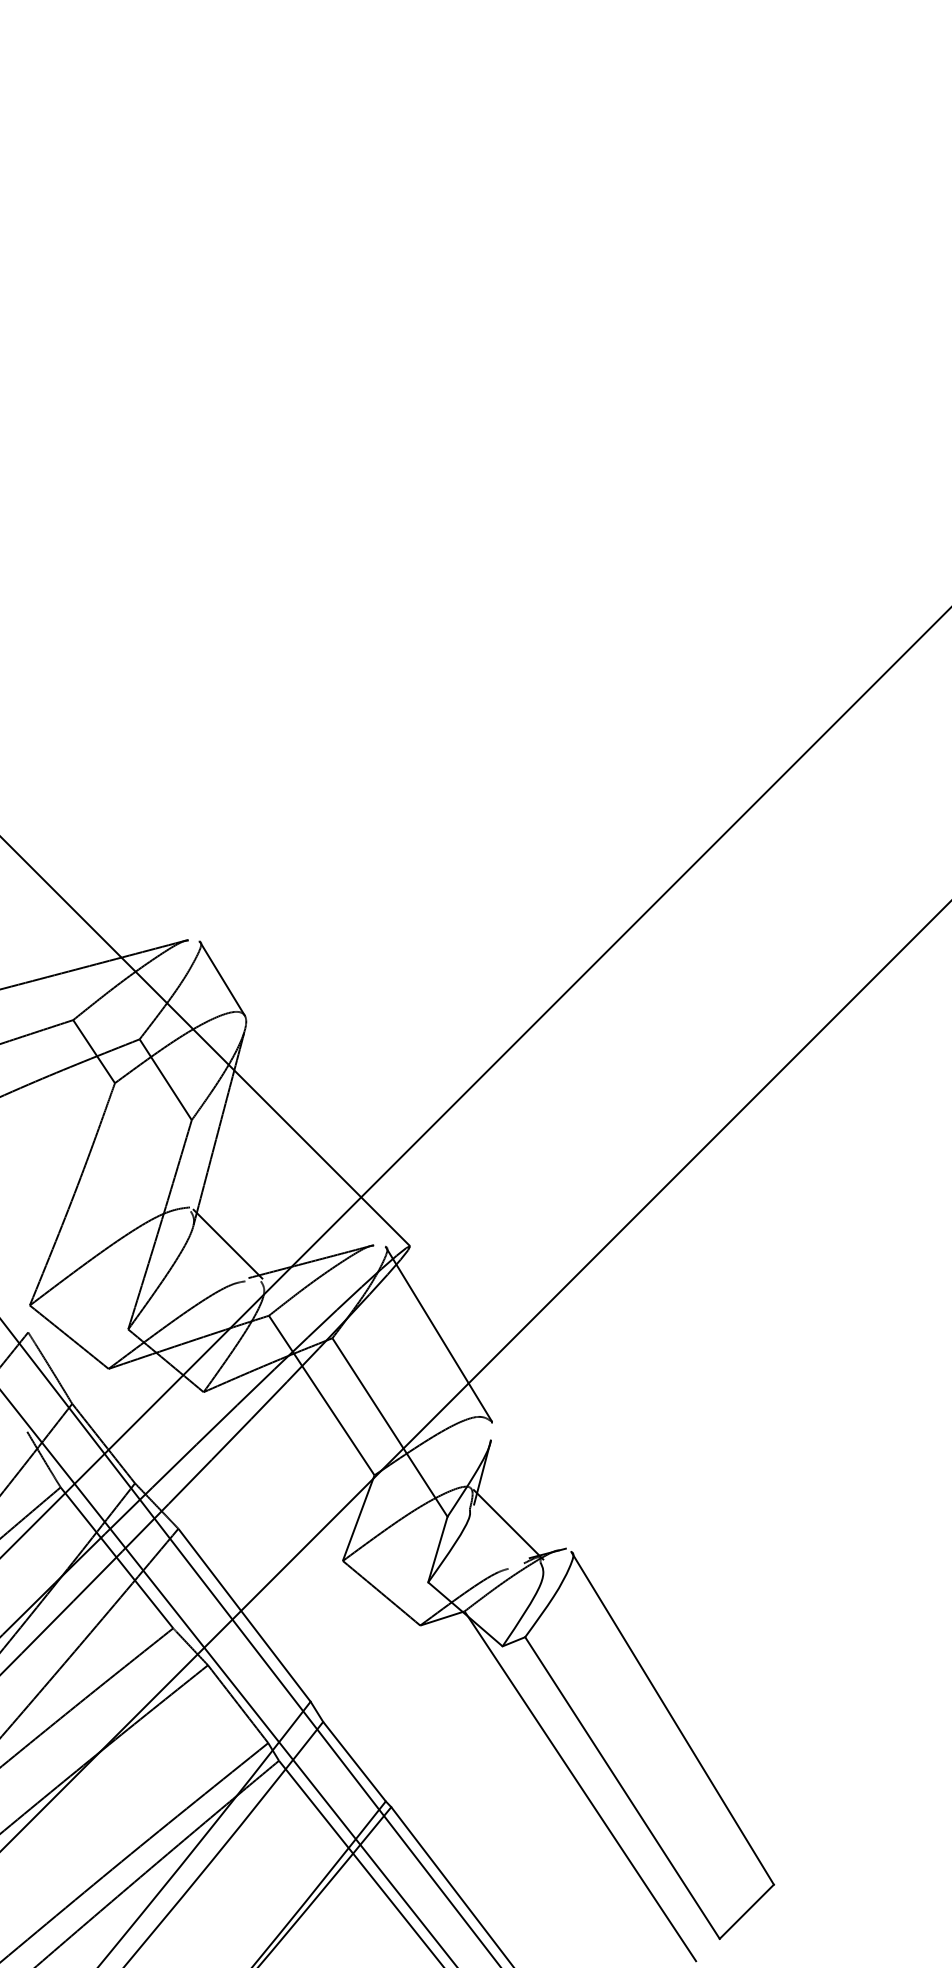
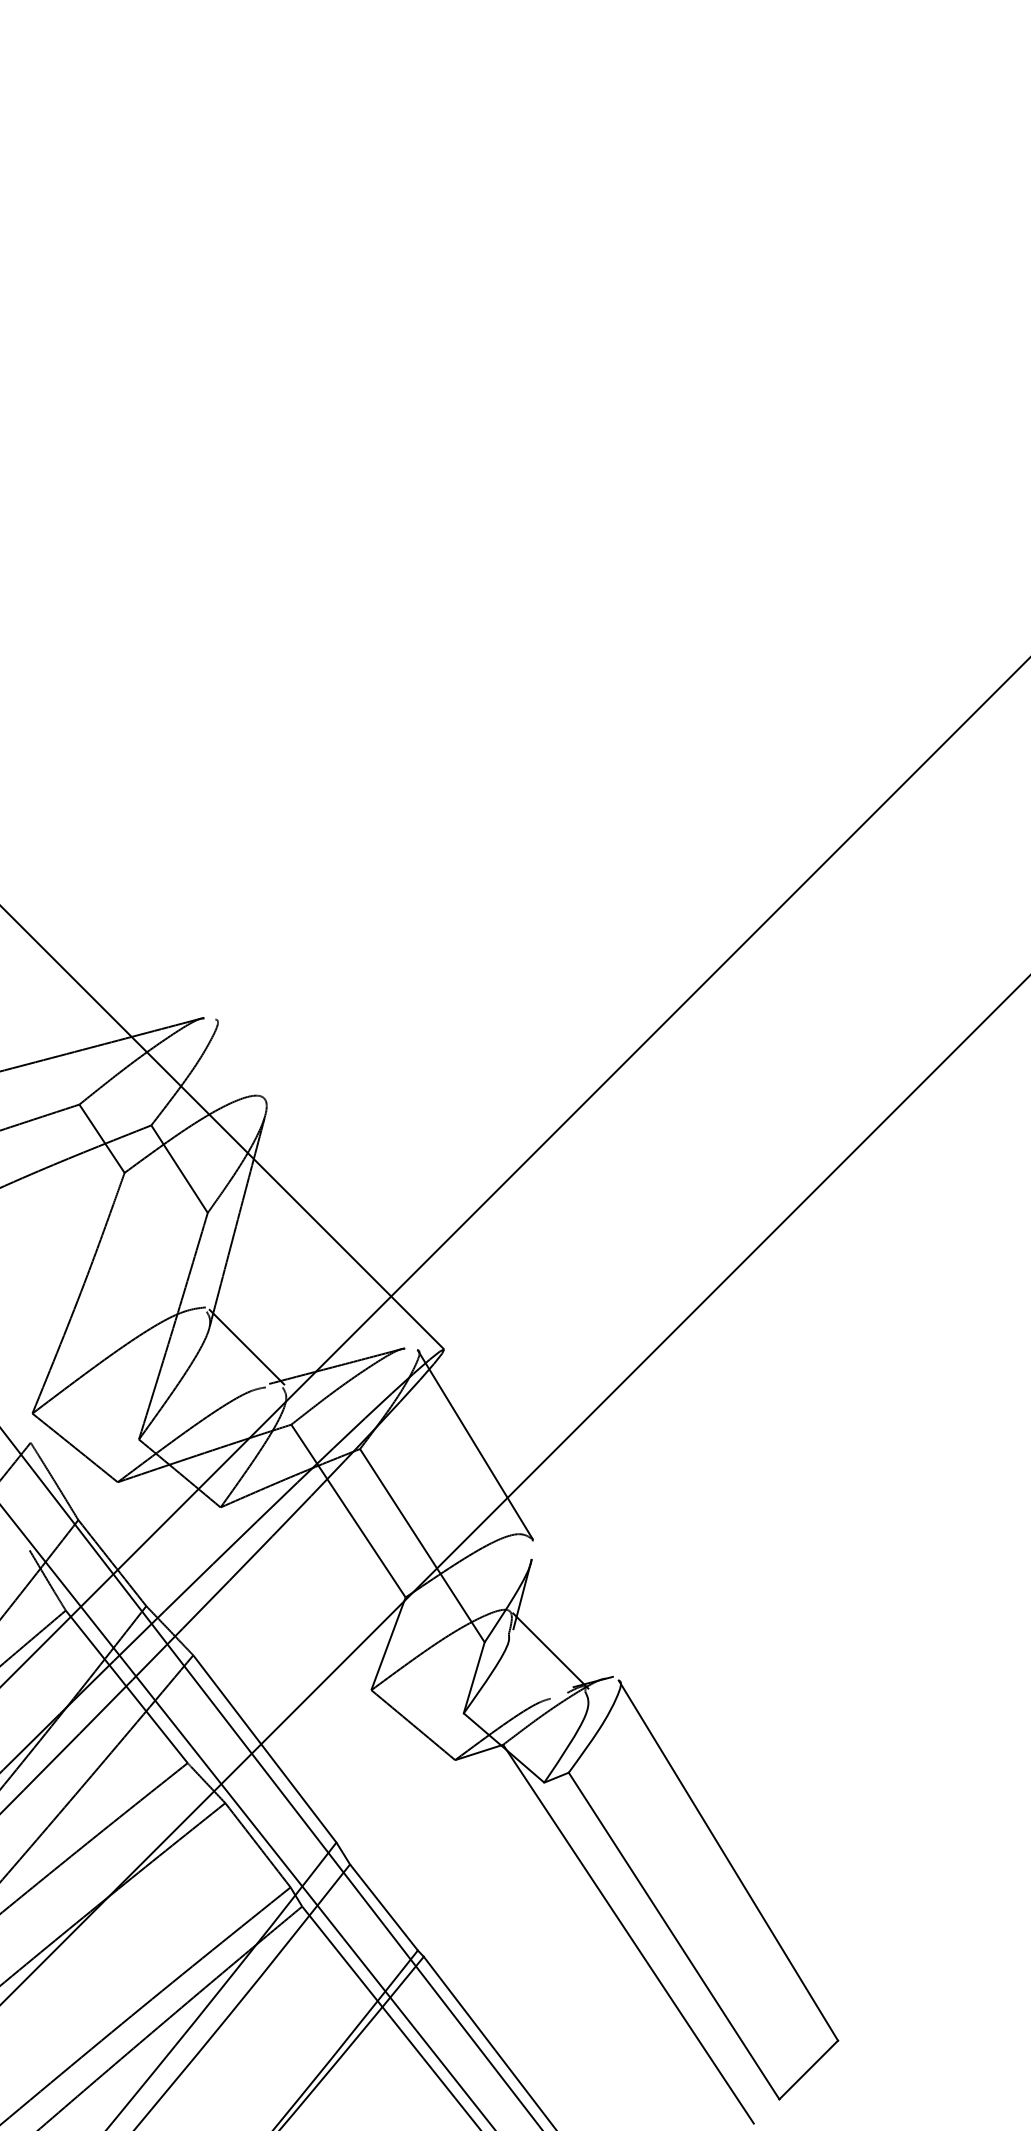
line: (222, 978) -> (240, 1059), removed

